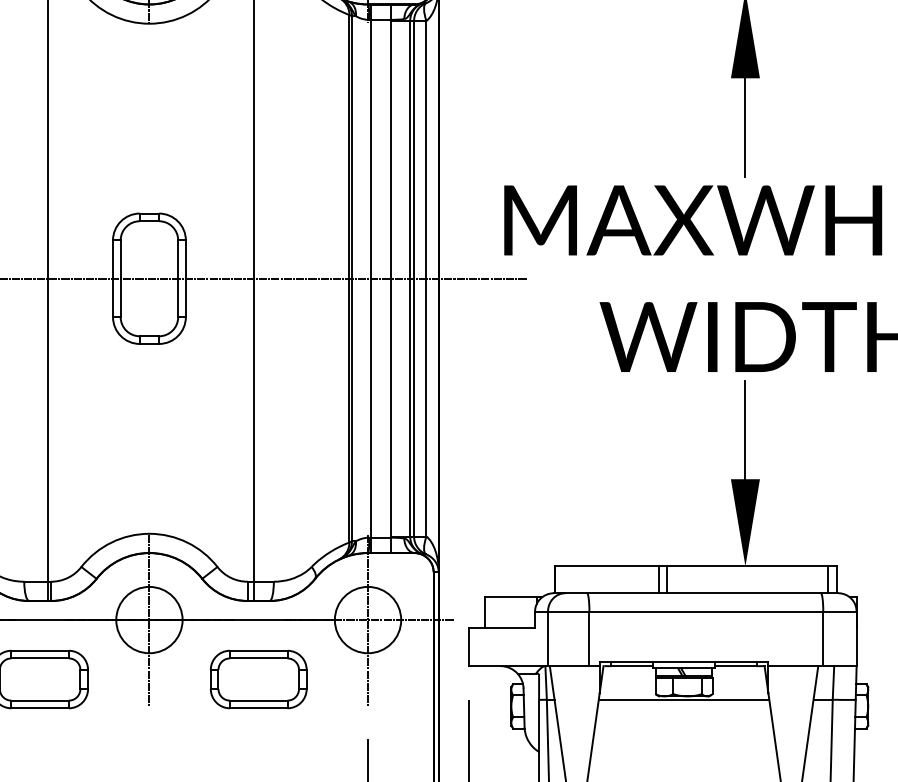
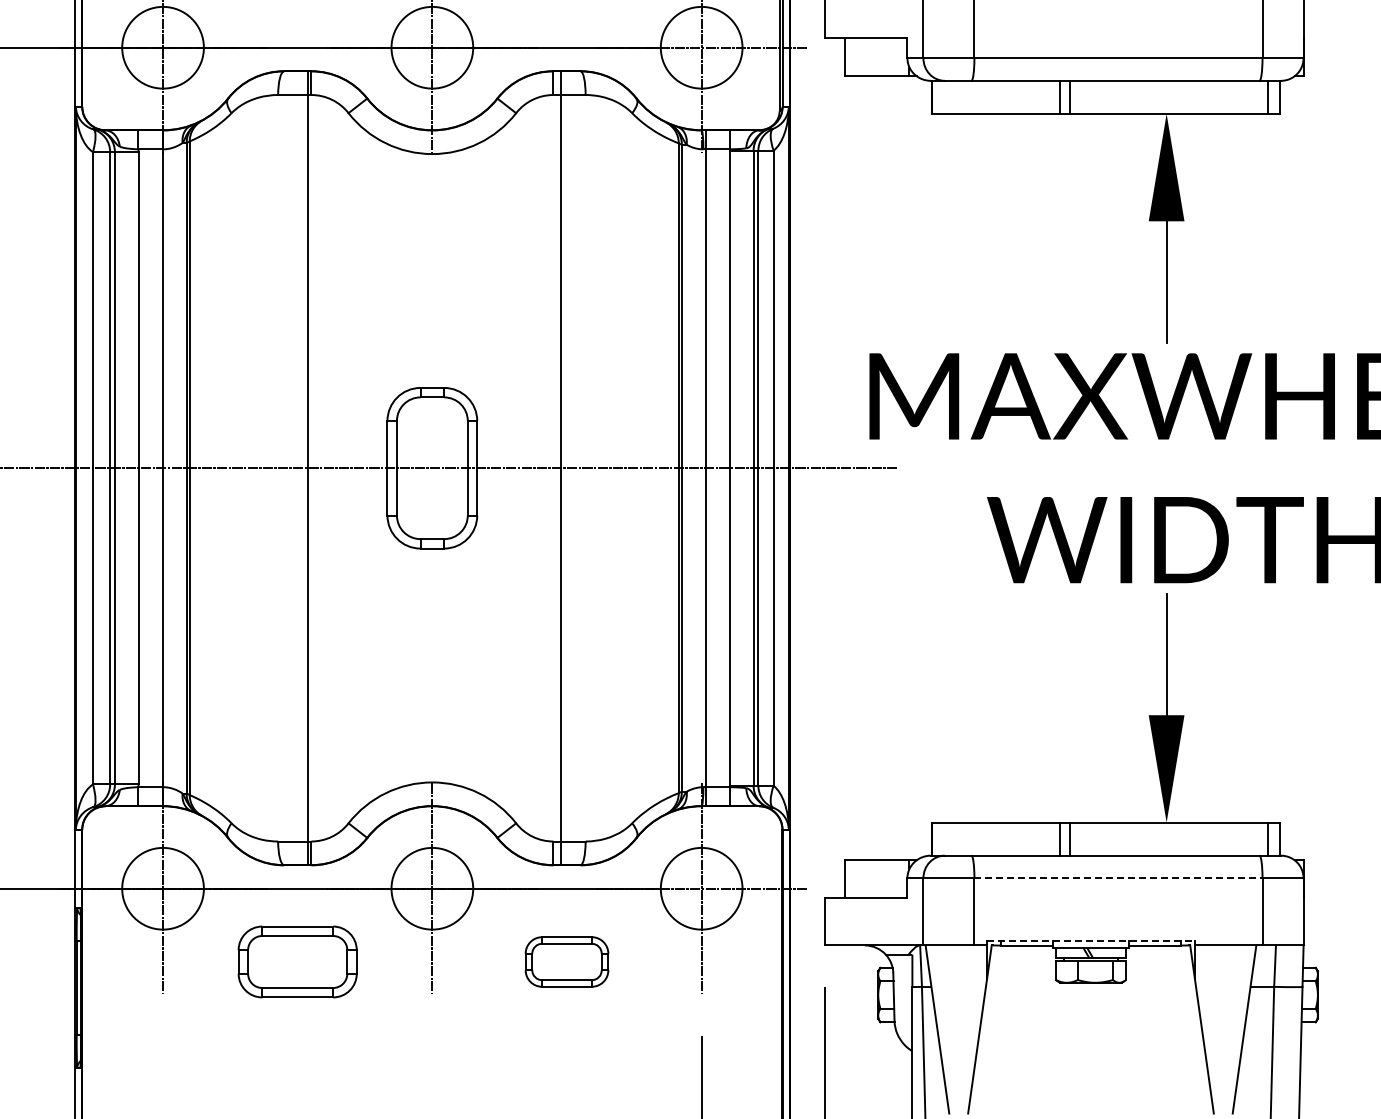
line: (706, 611) -> (1118, 878), solid -> dashed
line: (683, 662) -> (1090, 940), solid -> dashed
part: (258, 679) -> (566, 961), size x0.7
line: (683, 699) -> (1090, 986), removed

